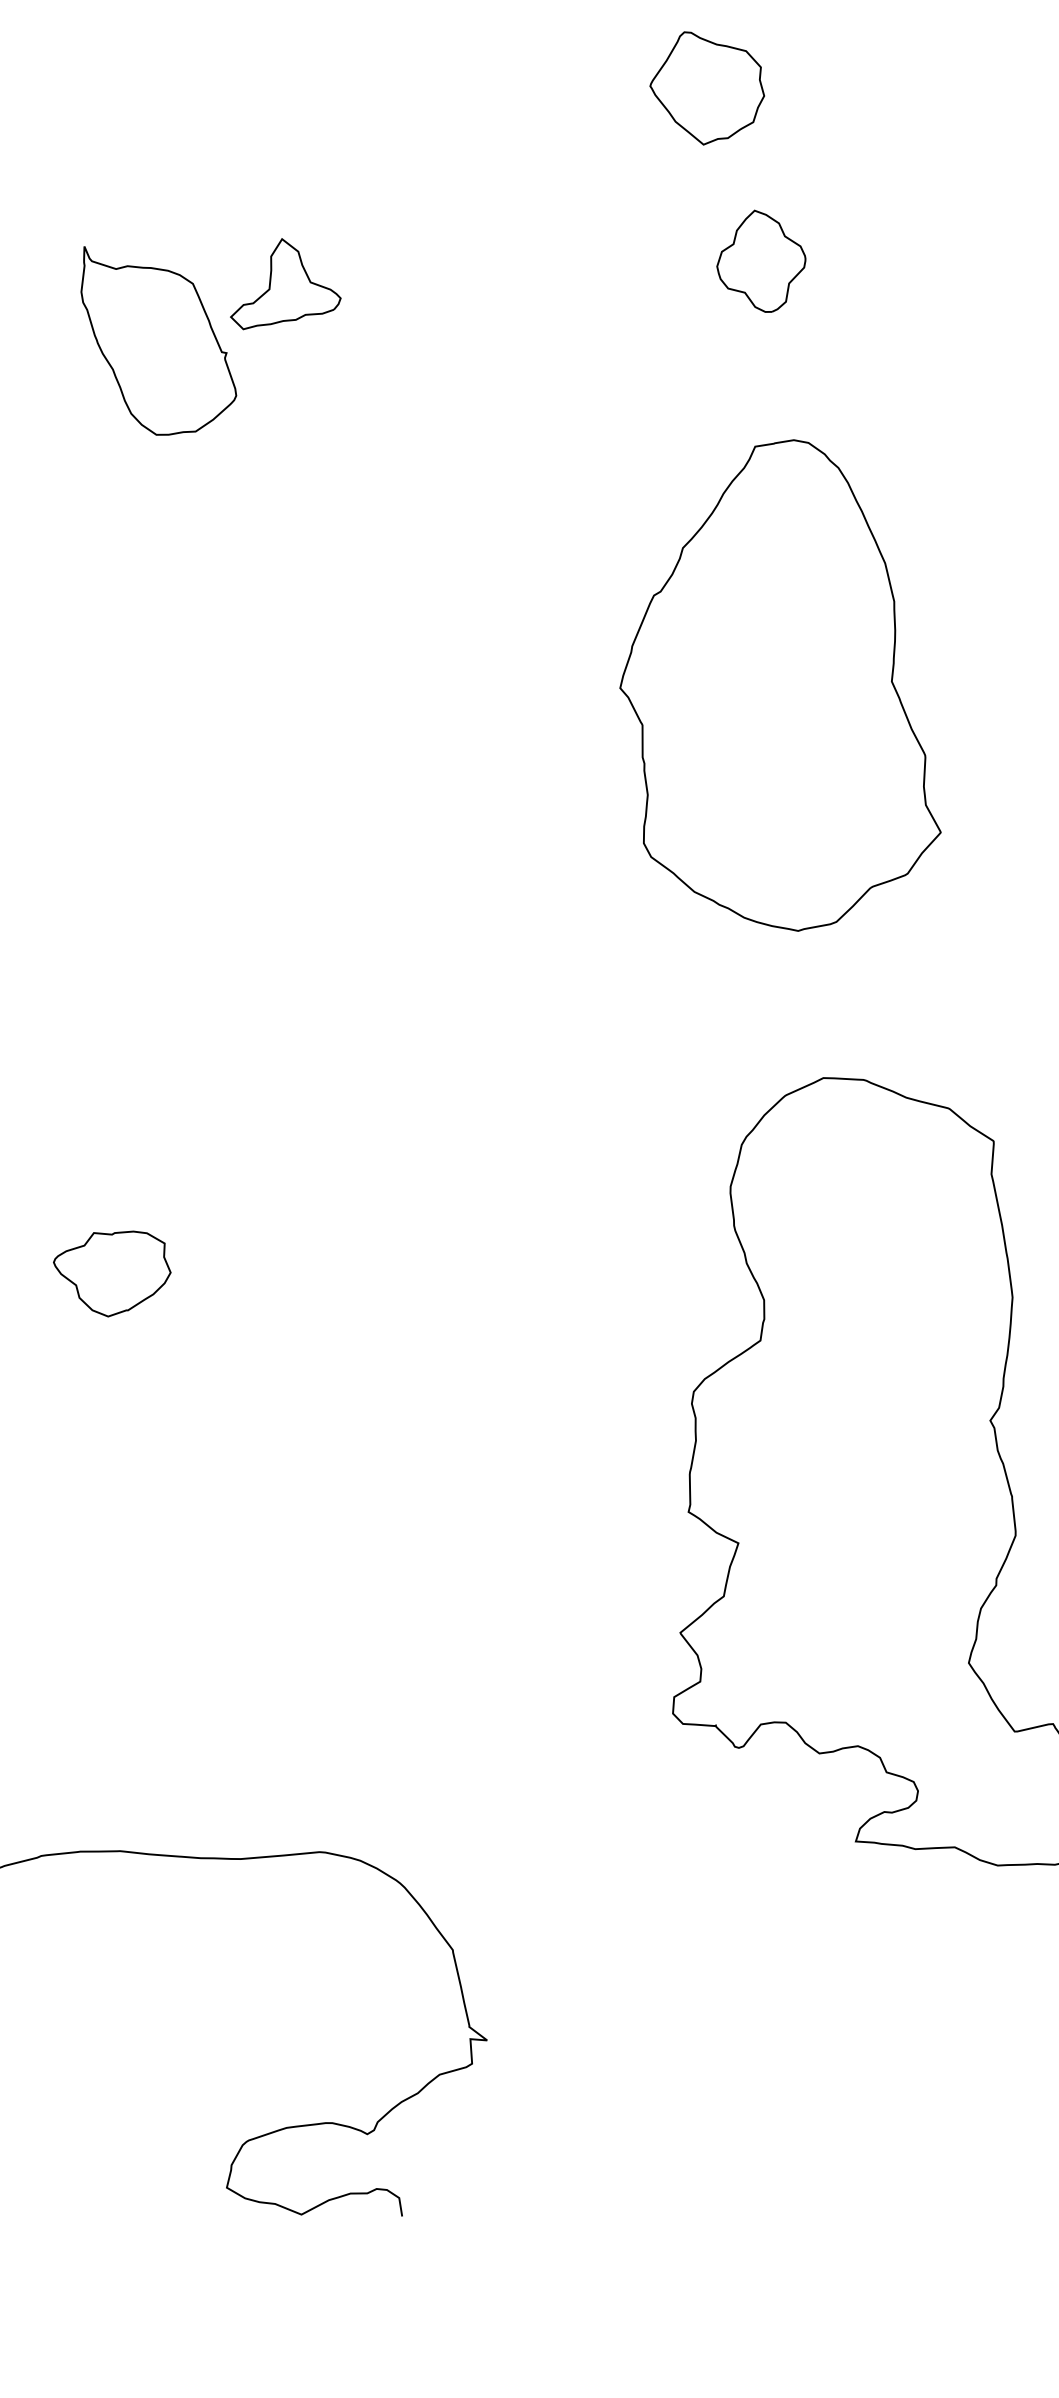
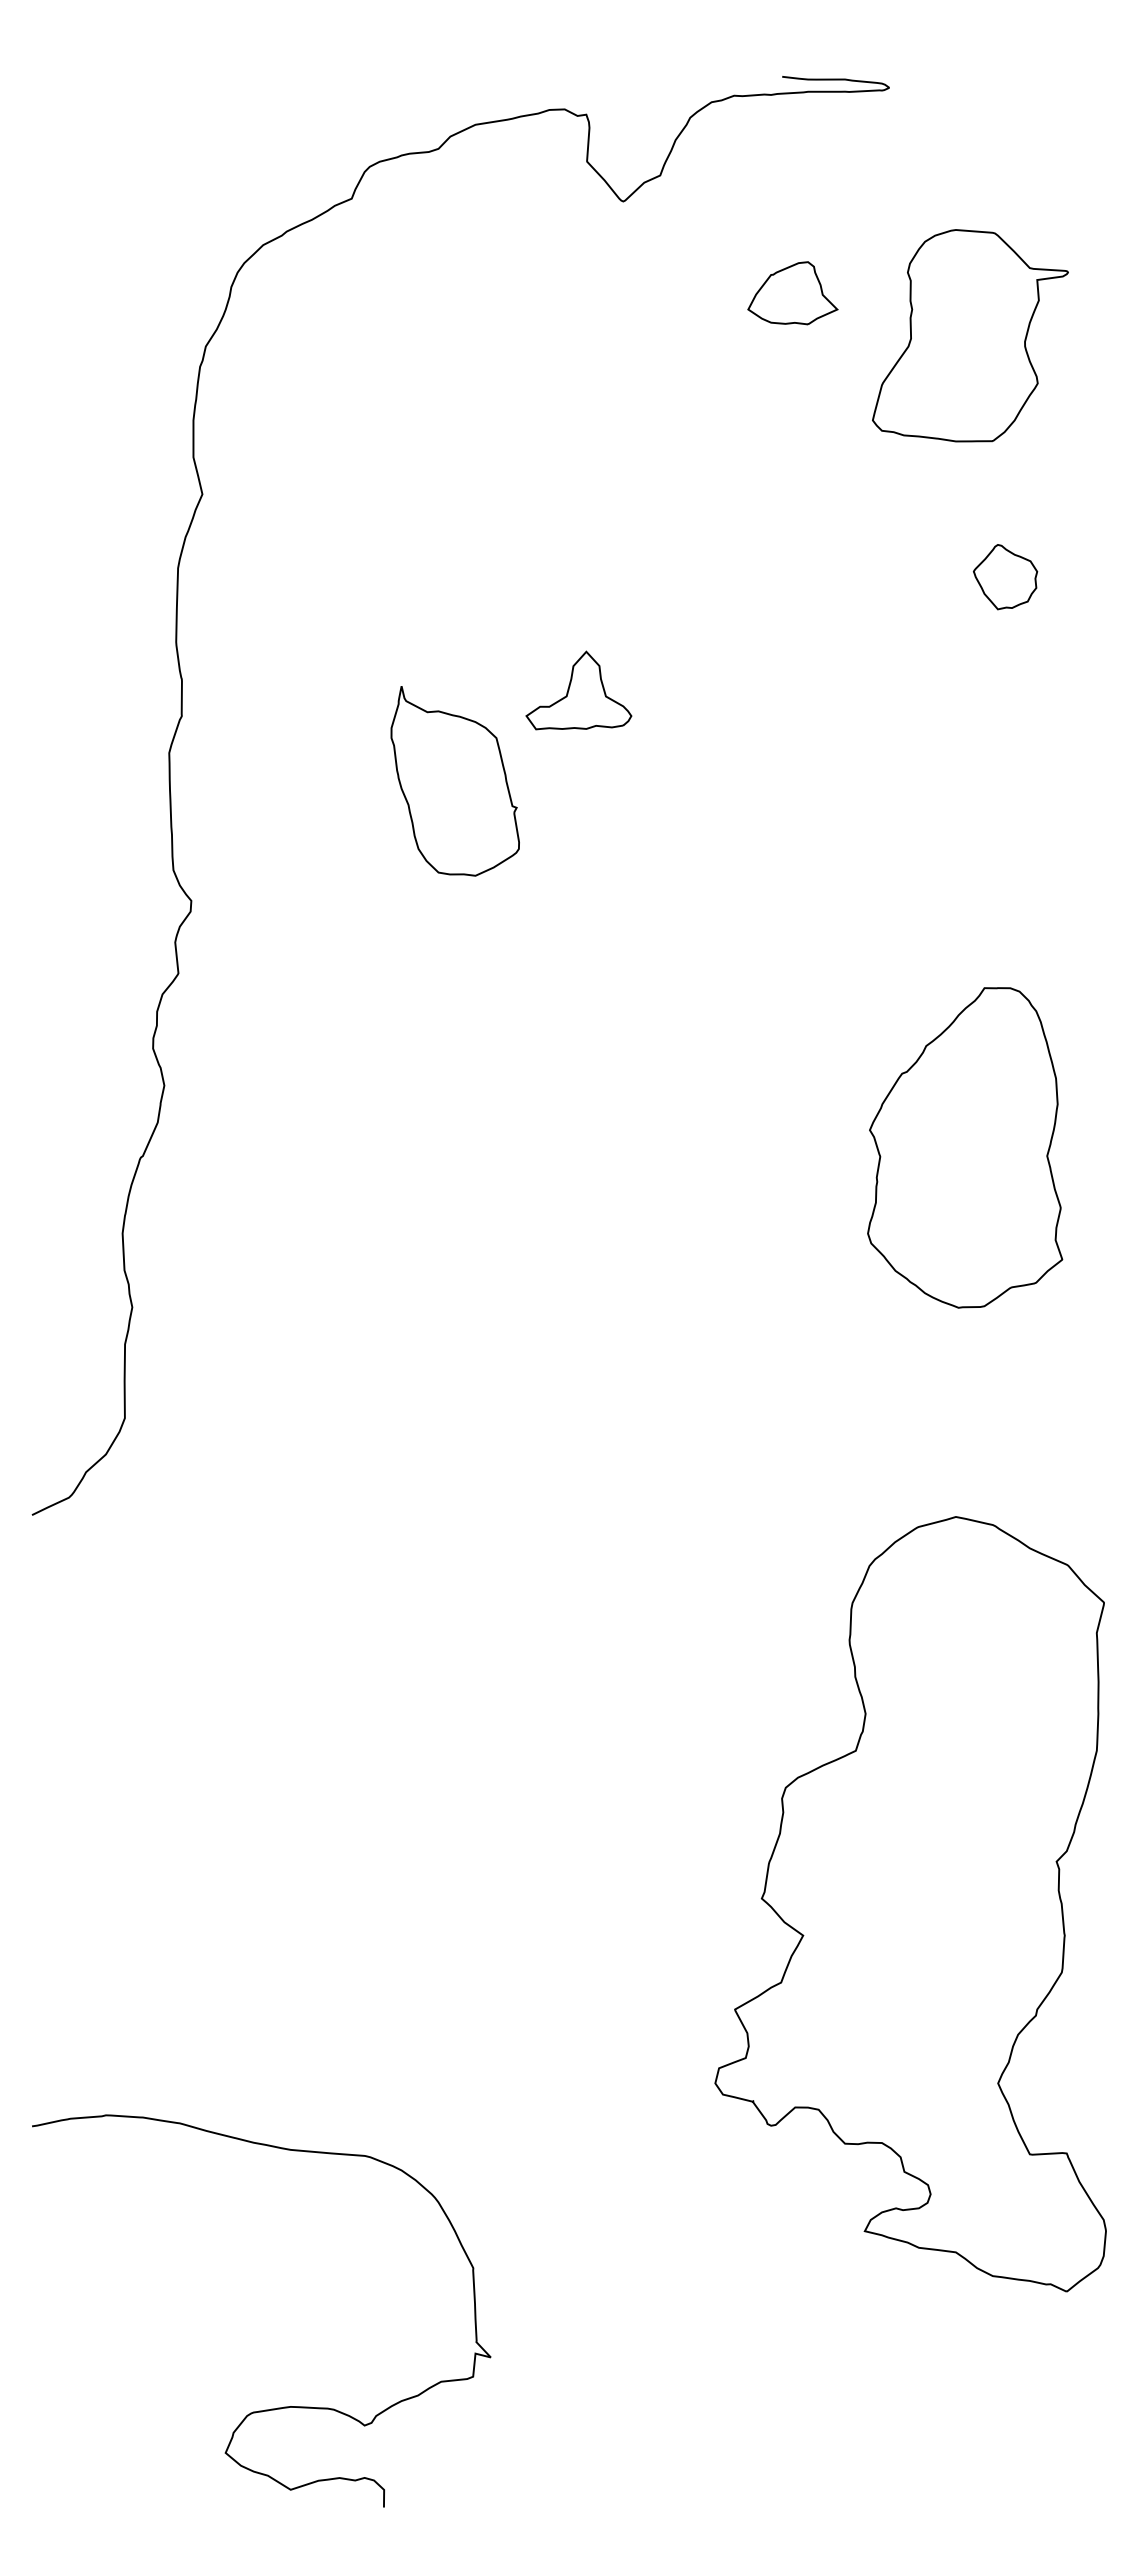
part: (707, 85) -> (1005, 576), size x0.6
part: (760, 261) -> (1027, 748), removed
part: (156, 336) -> (454, 781), moved
part: (766, 690) -> (964, 1147), size x0.7
part: (113, 1272) -> (265, 1584), removed

